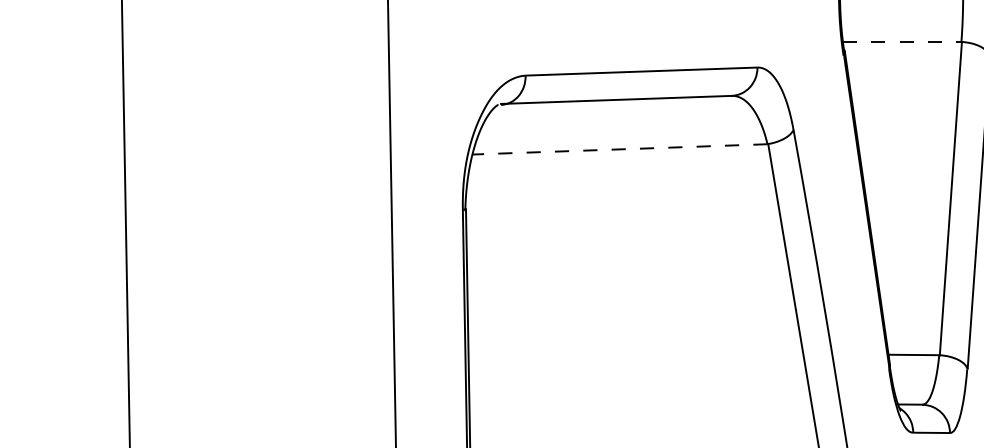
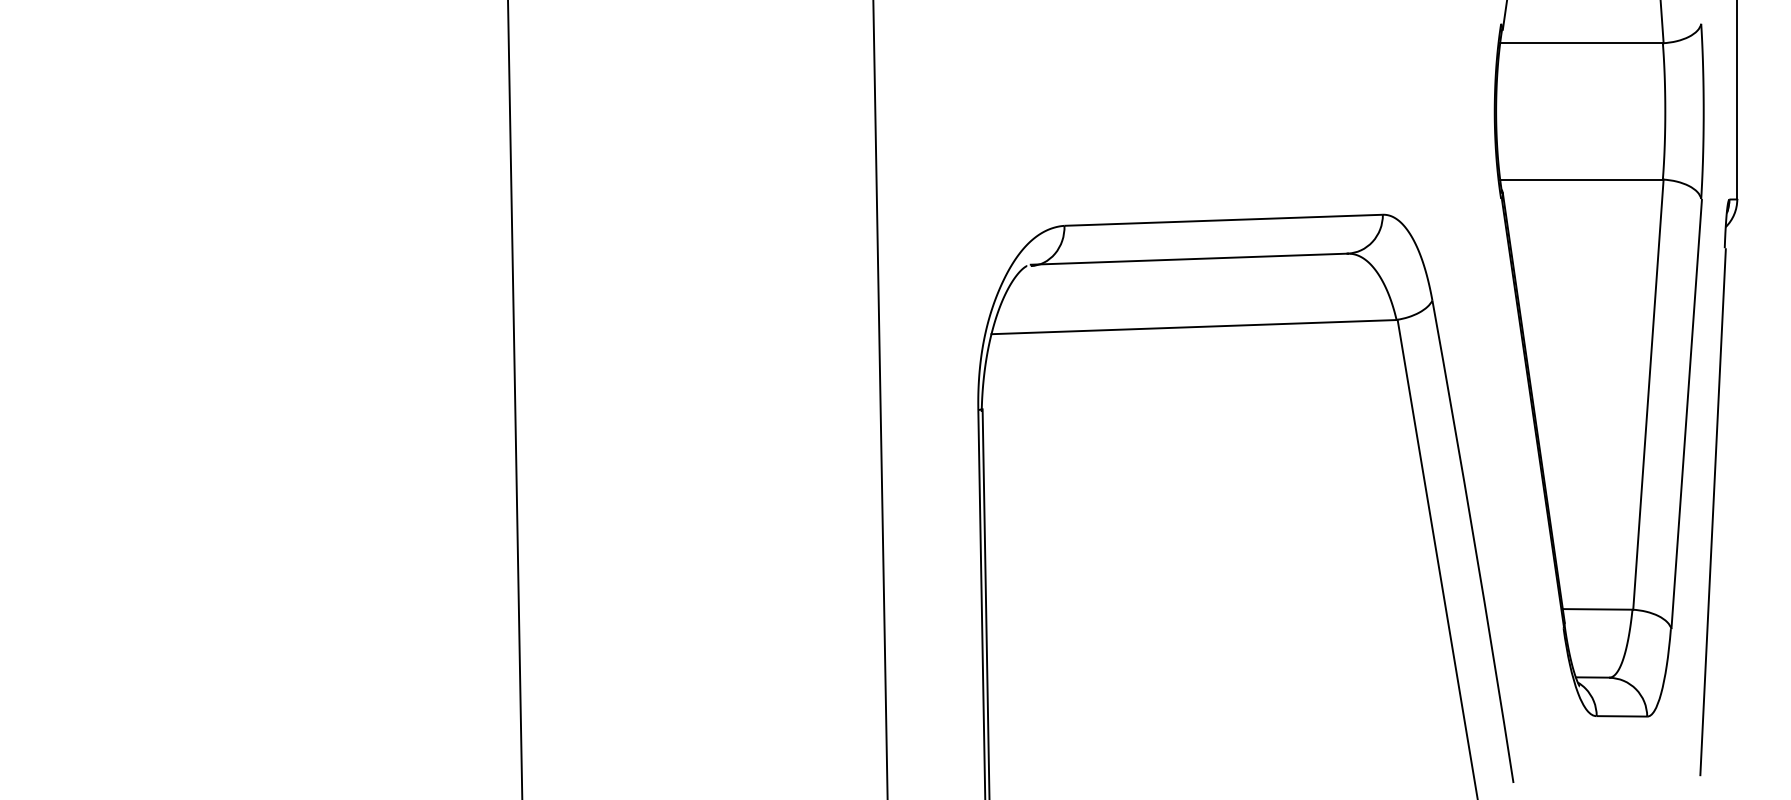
line: (902, 41) -> (1582, 179), dashed -> solid
line: (620, 149) -> (1194, 327), dashed -> solid

